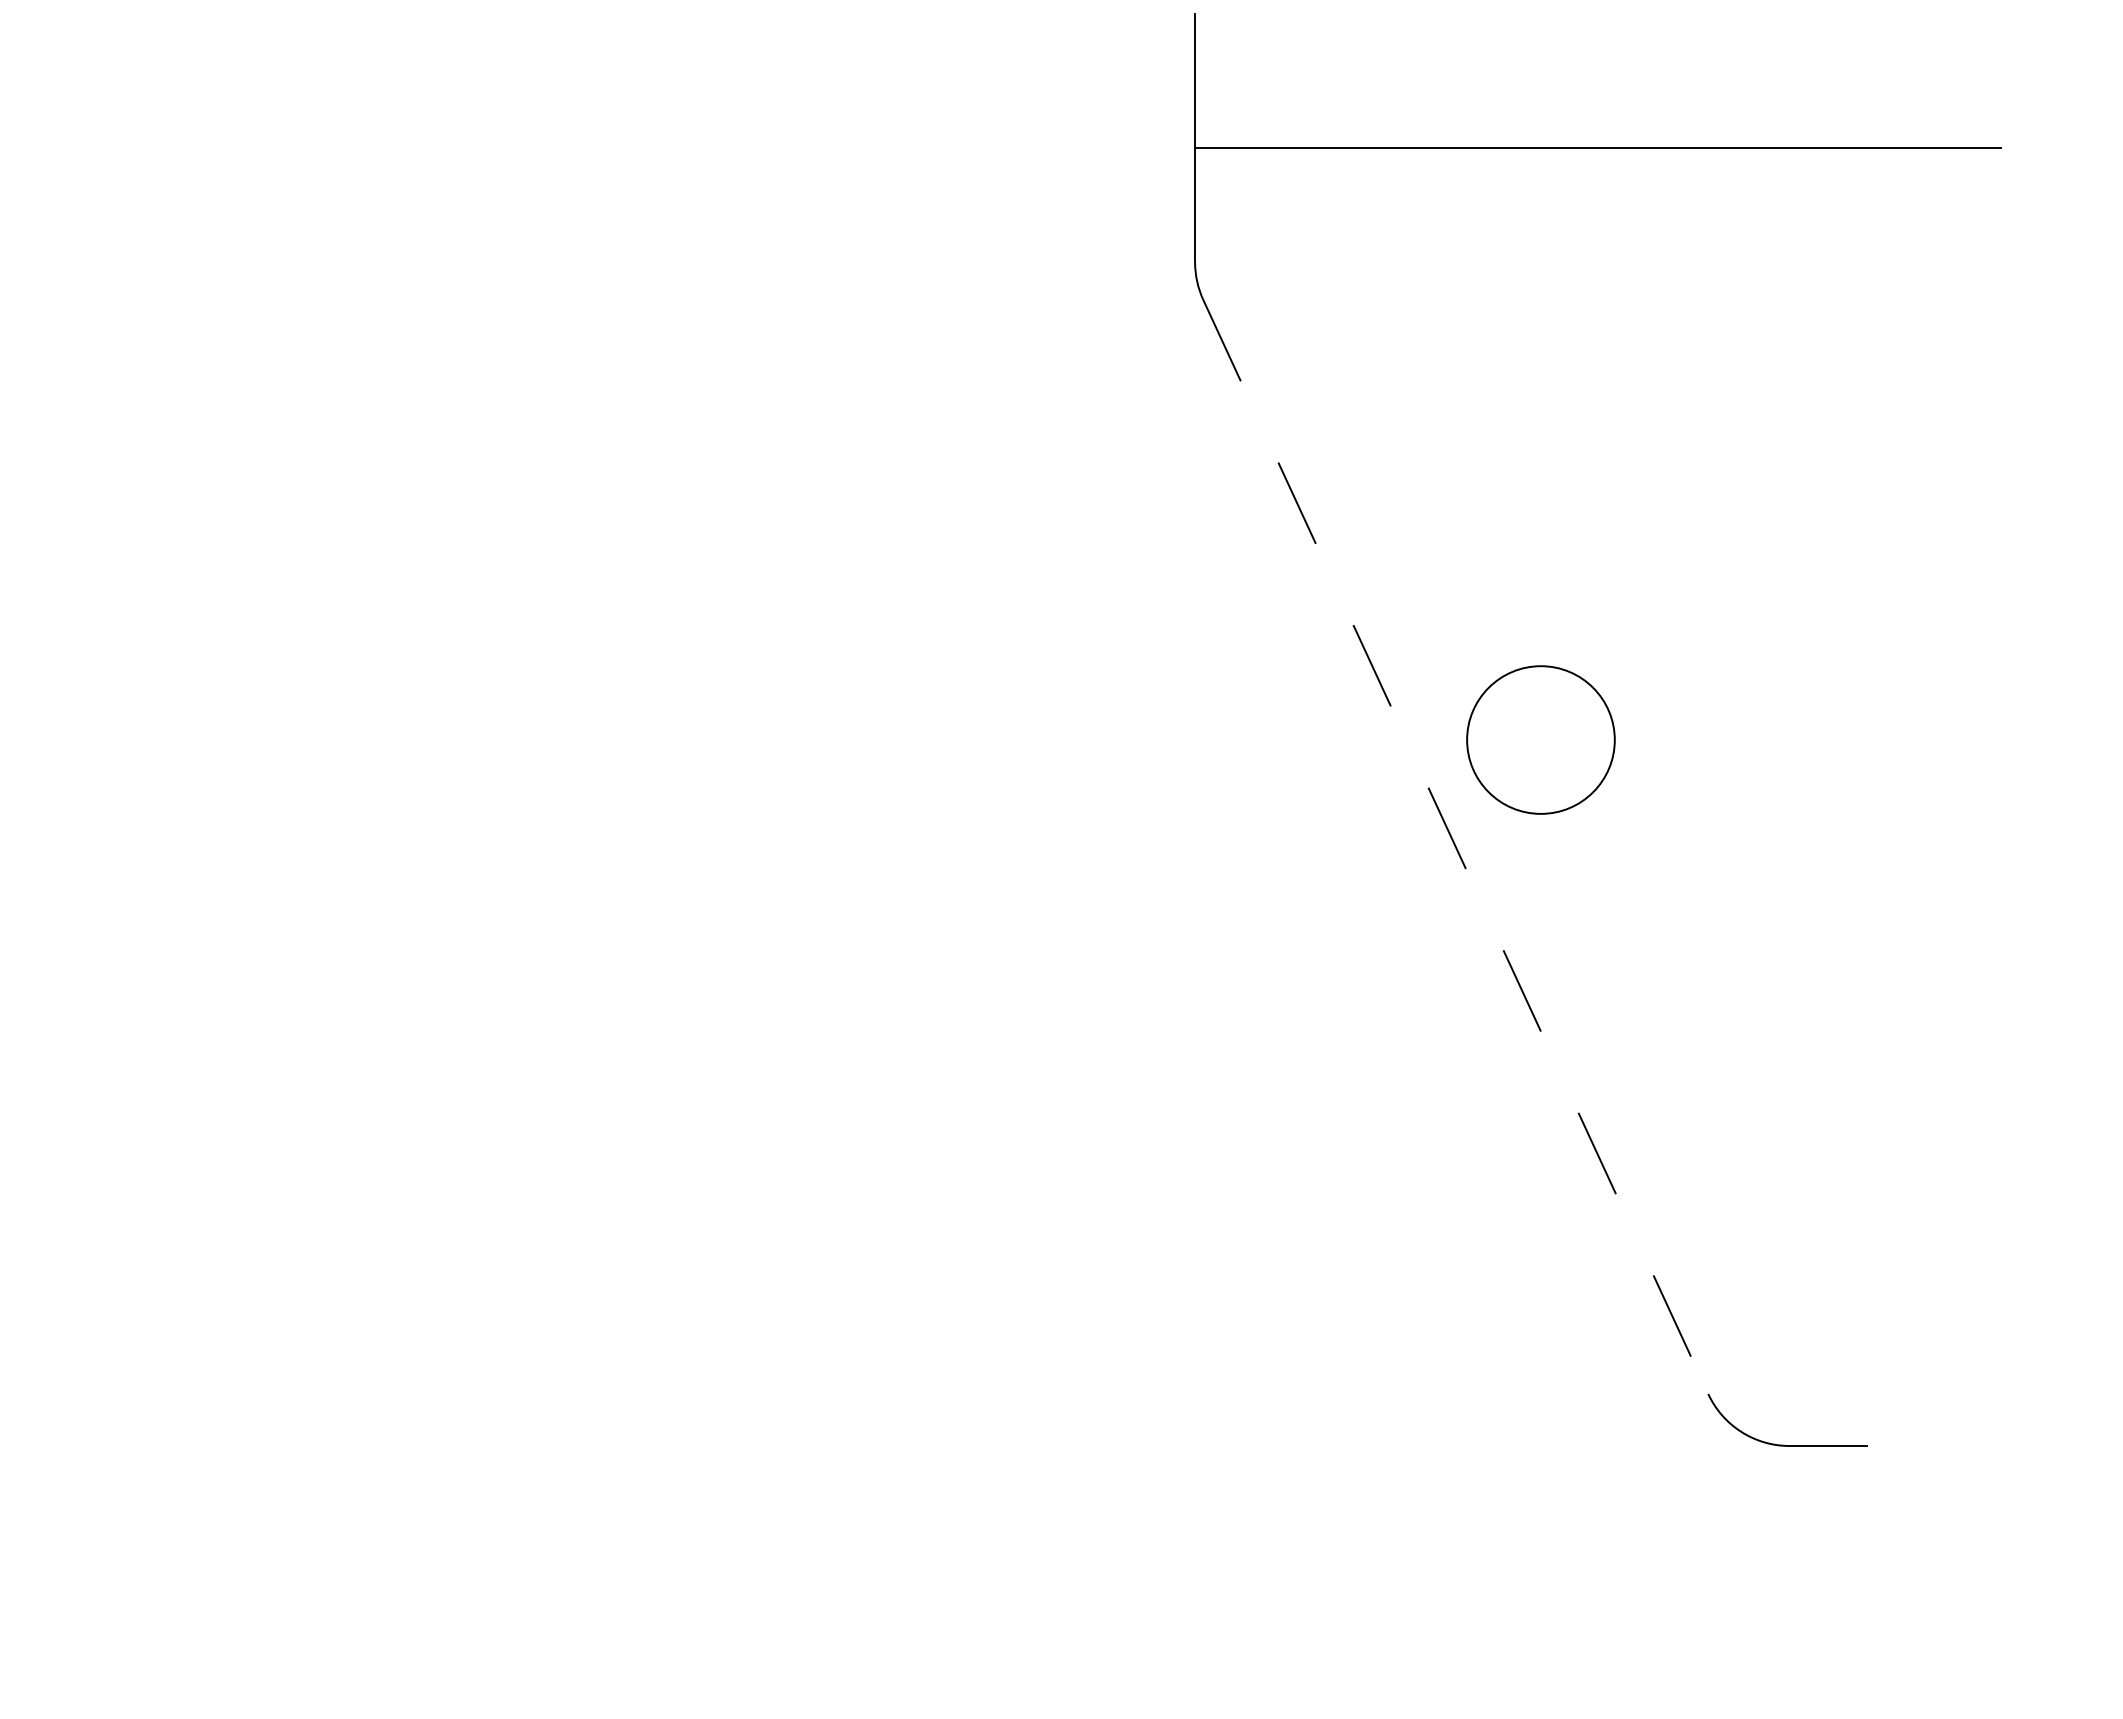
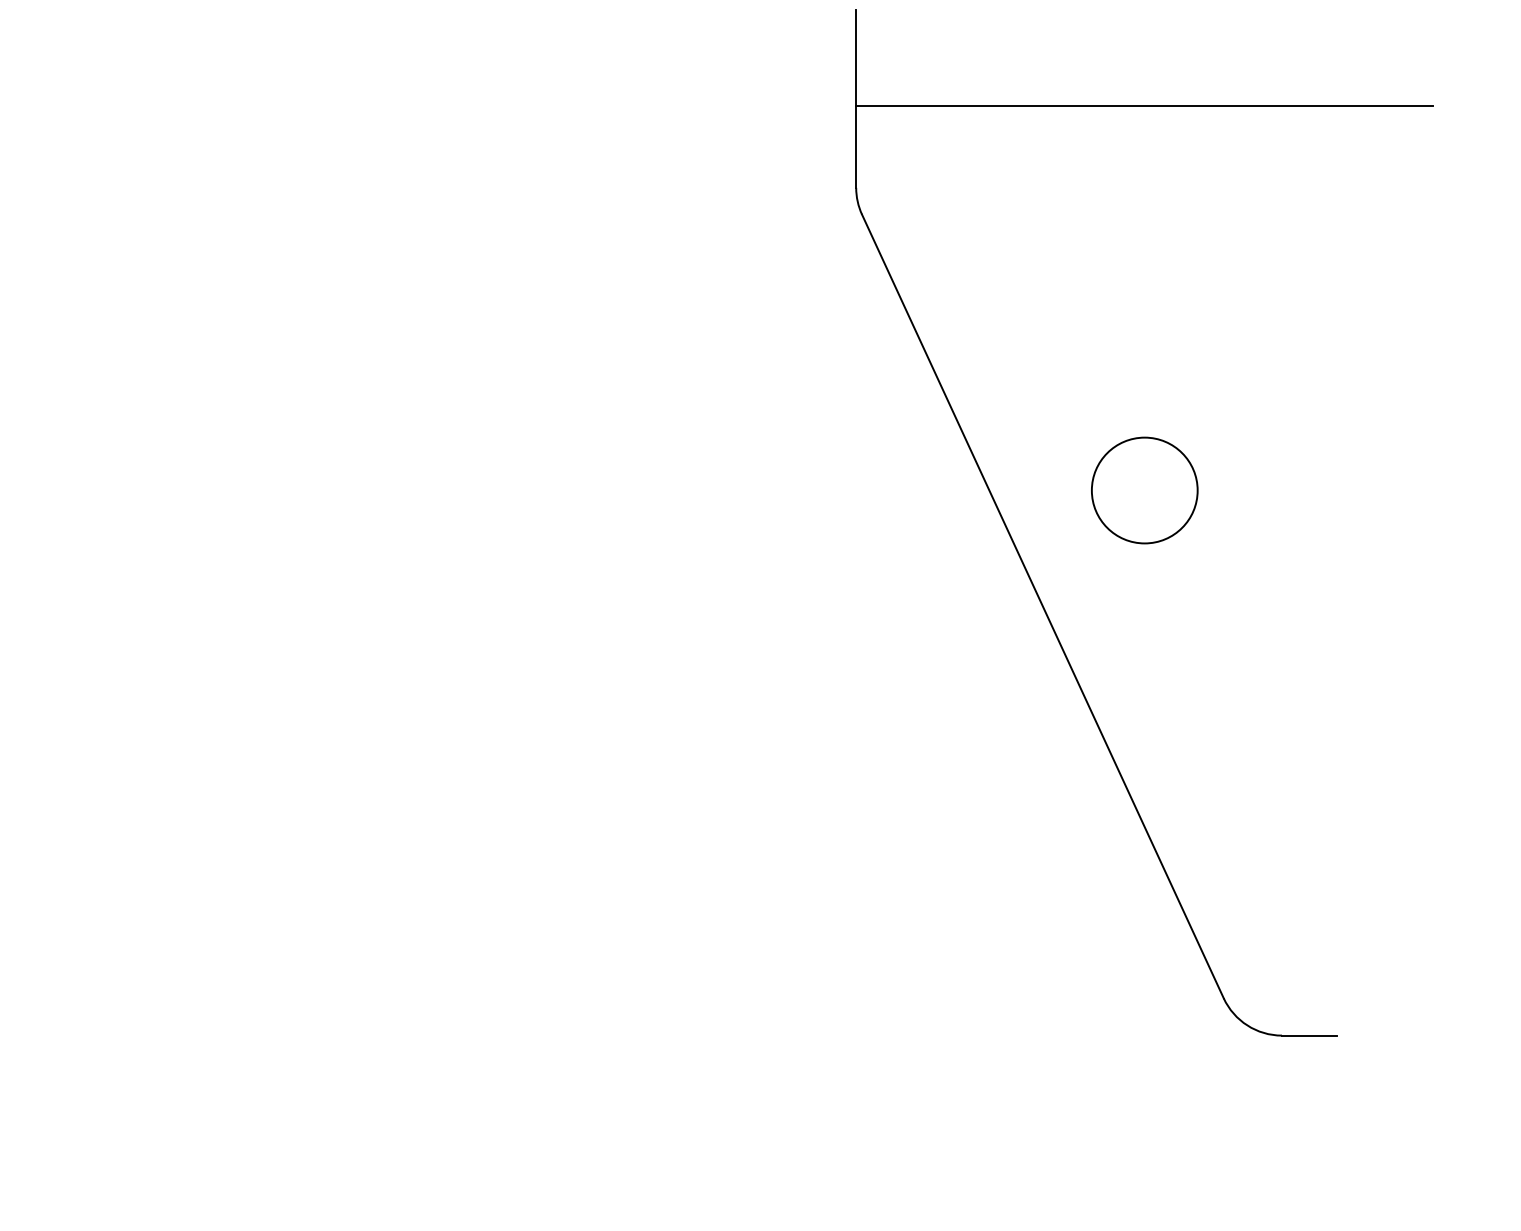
circle: (1540, 739) -> (1144, 490), moved
line: (1456, 847) -> (1043, 606), dashed -> solid

